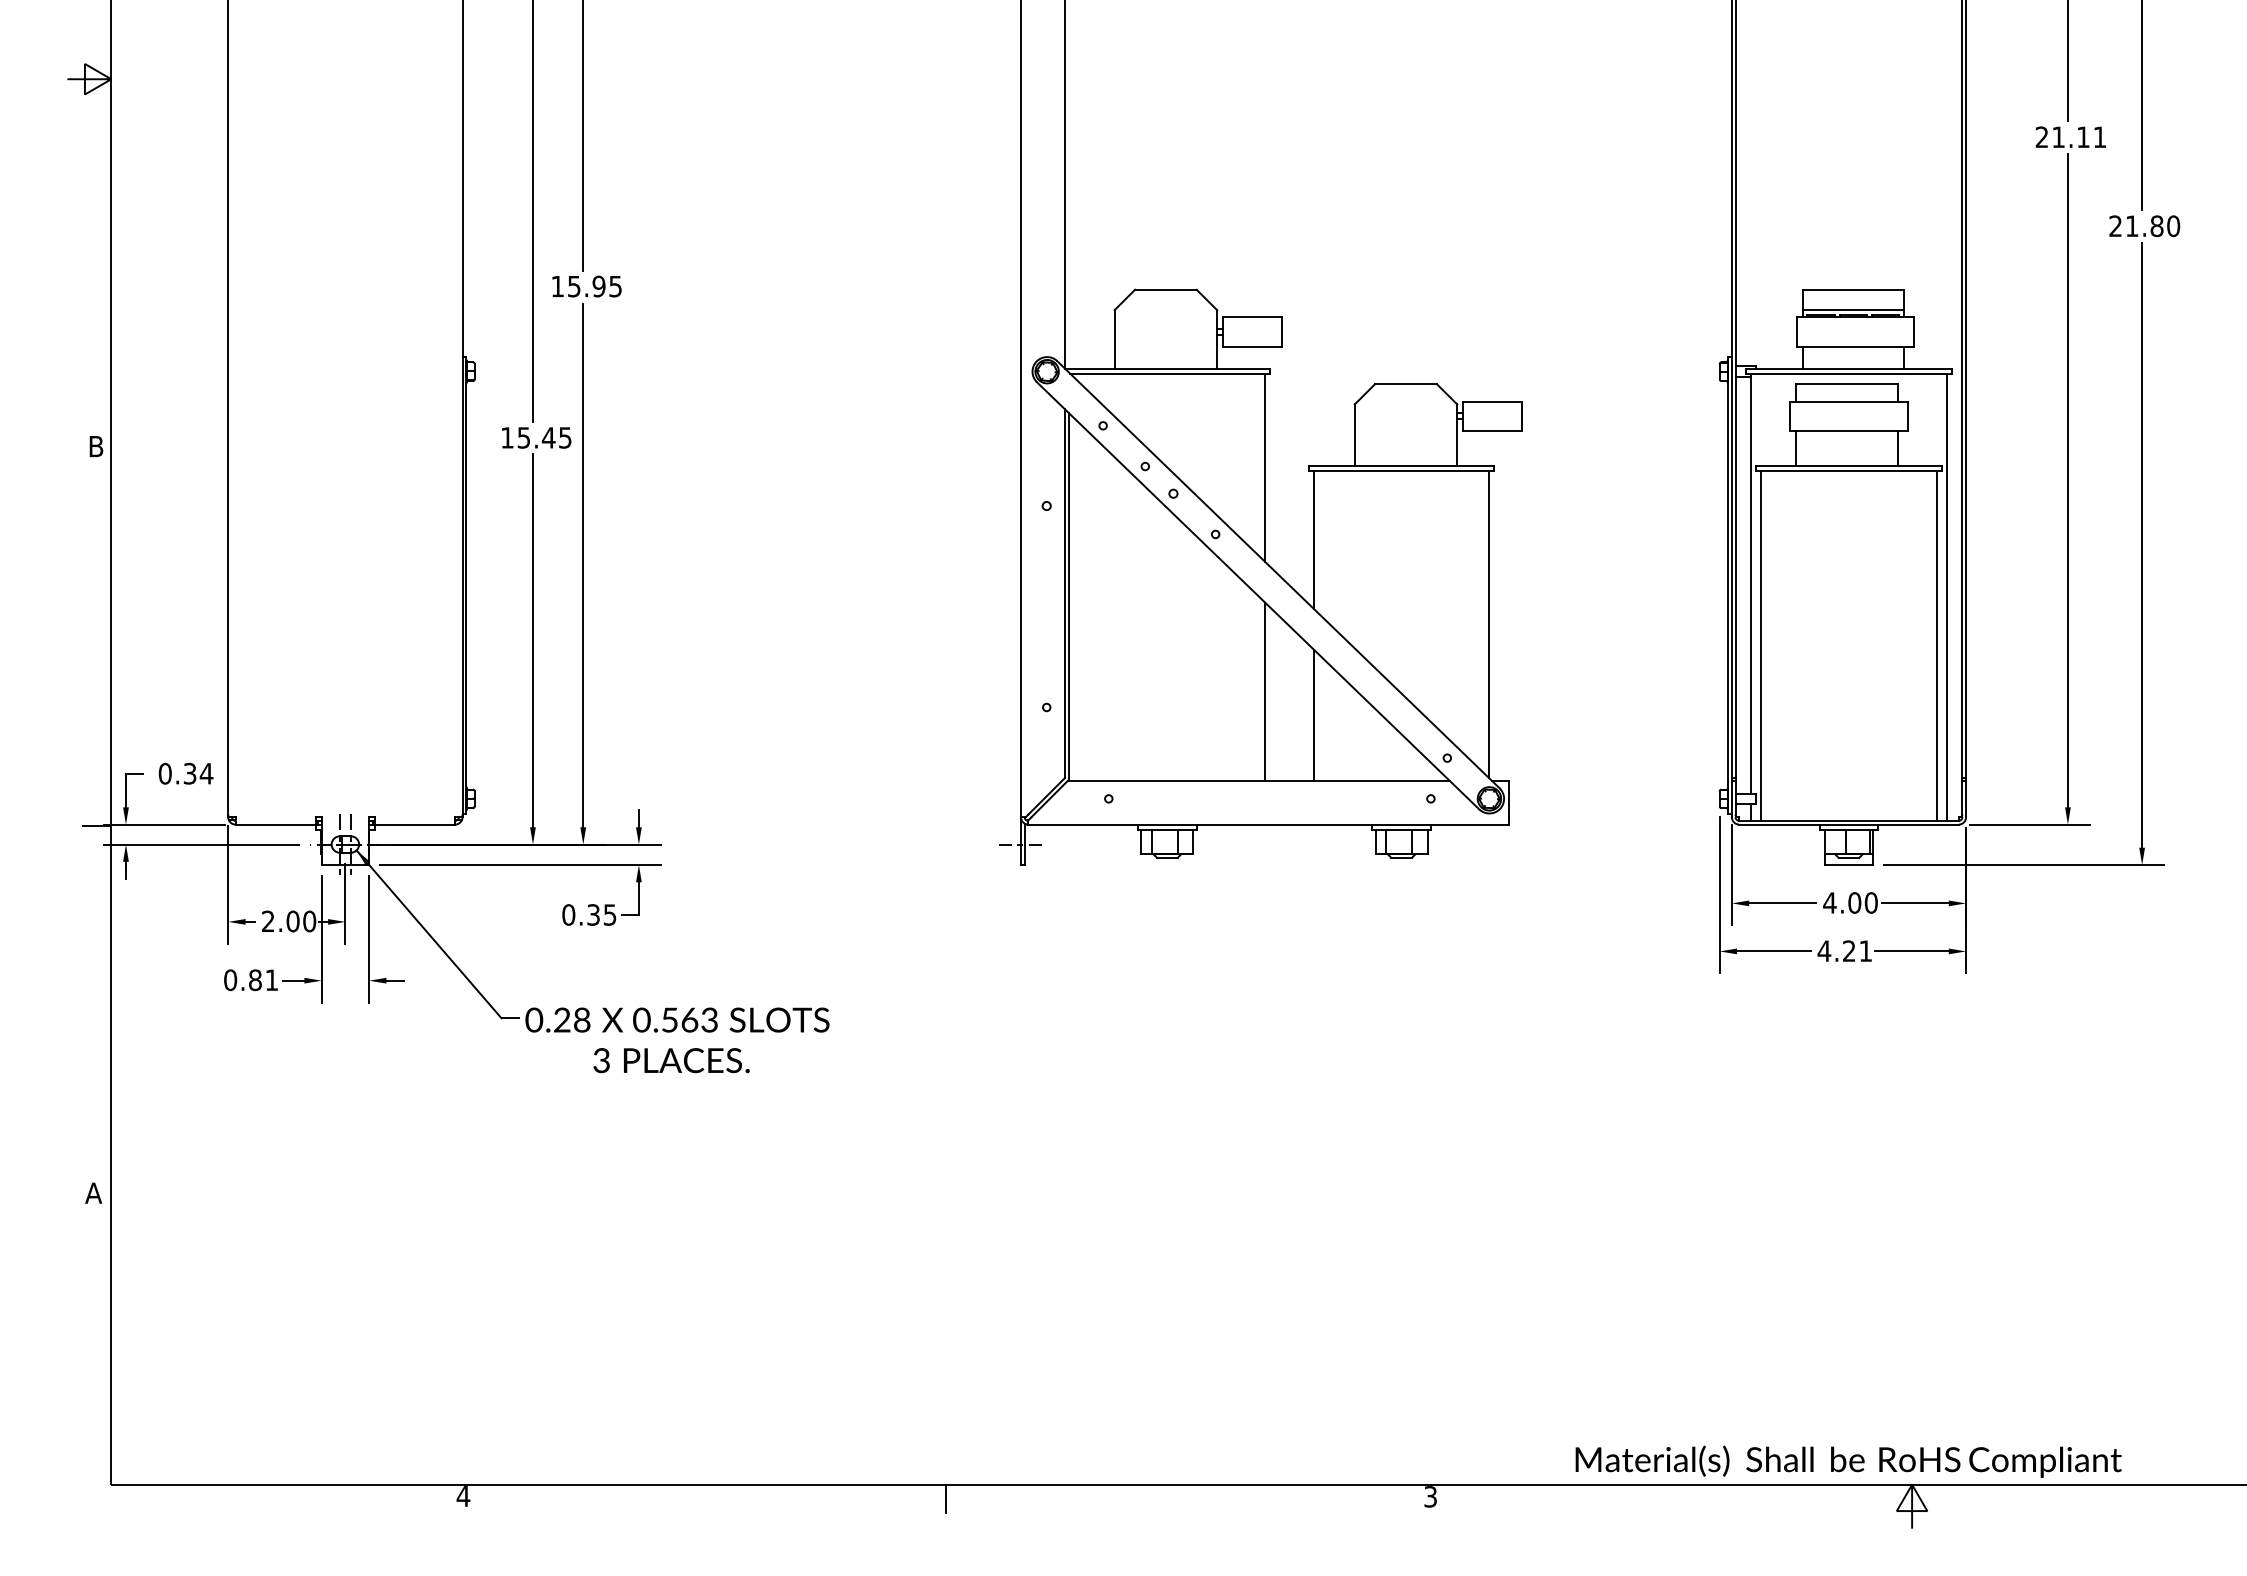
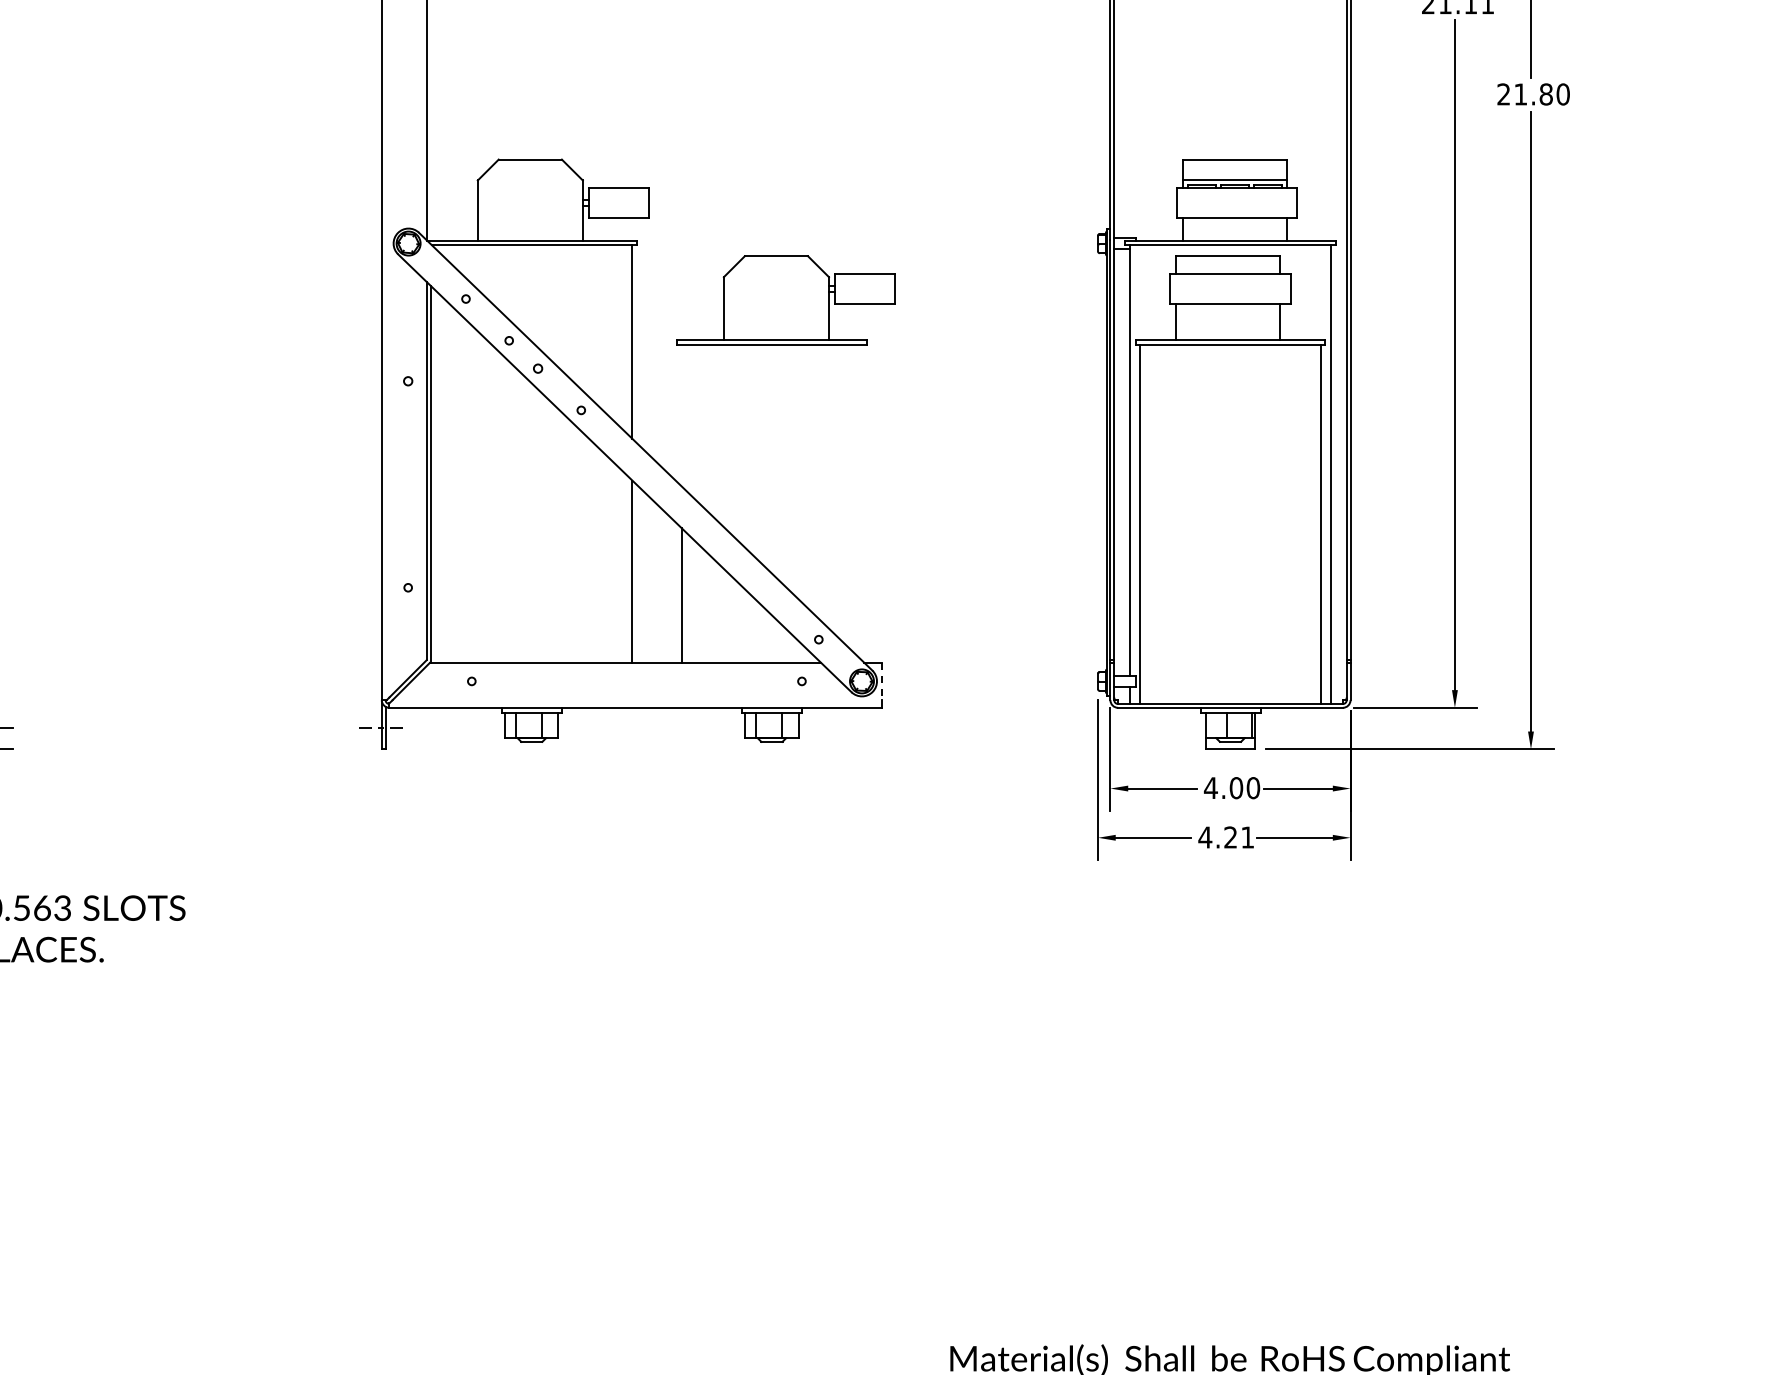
line: (1313, 539) -> (681, 415), removed
line: (1489, 624) -> (862, 502), removed
line: (1509, 799) -> (882, 682), solid -> dashed

